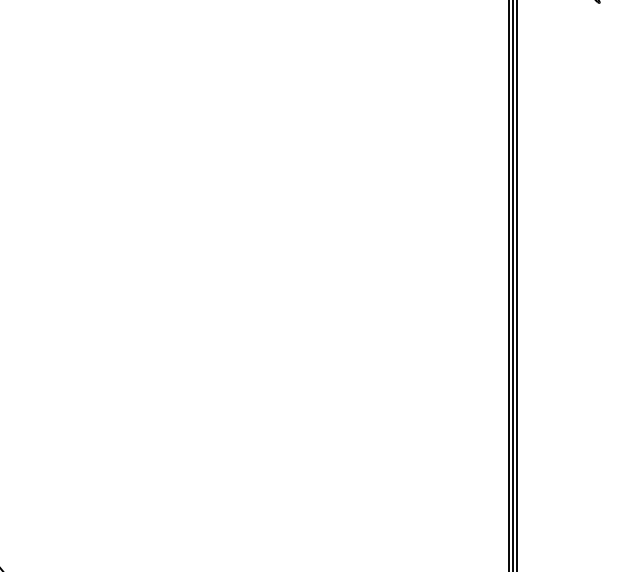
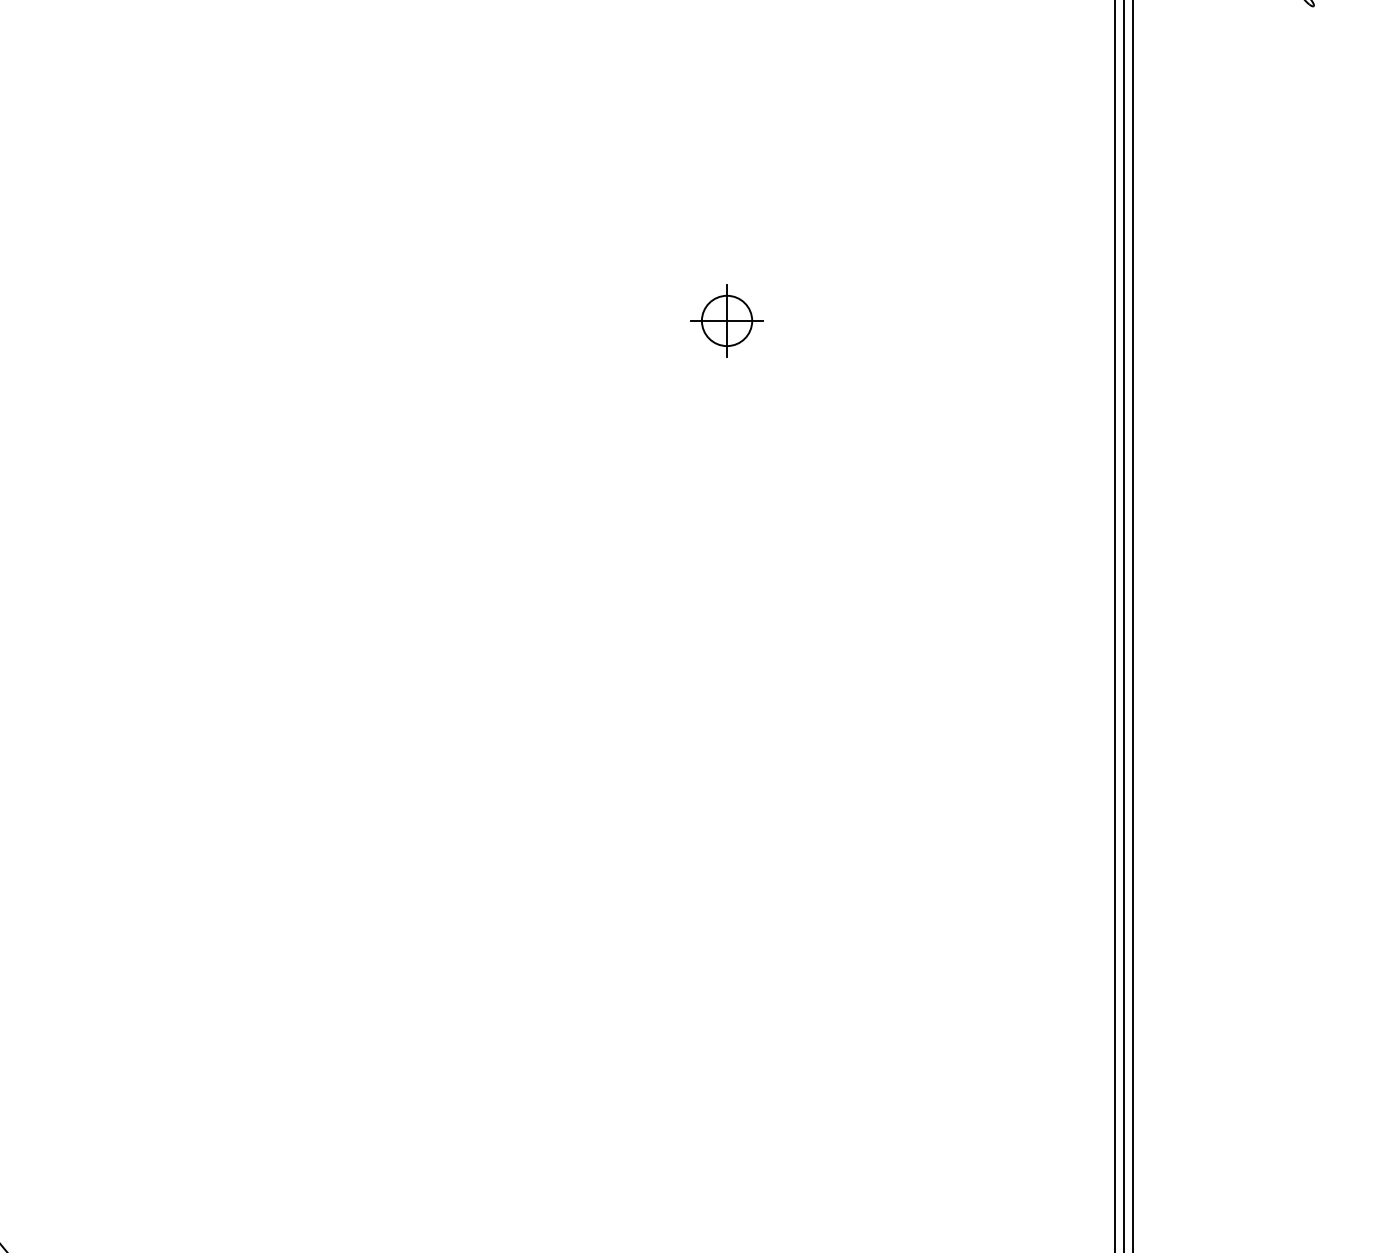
part: (331, 146) -> (726, 320), added

